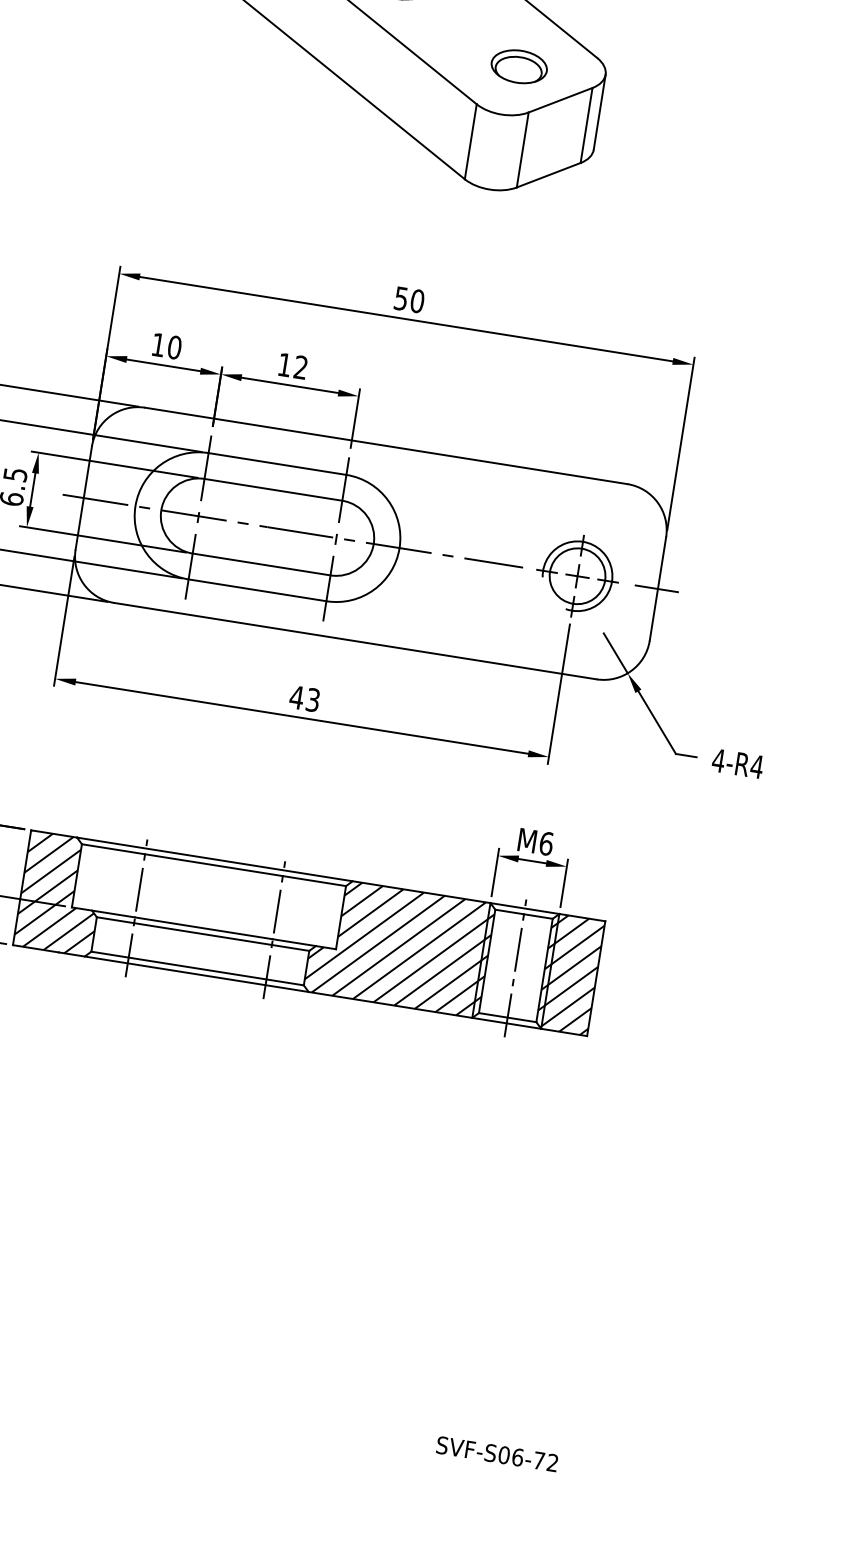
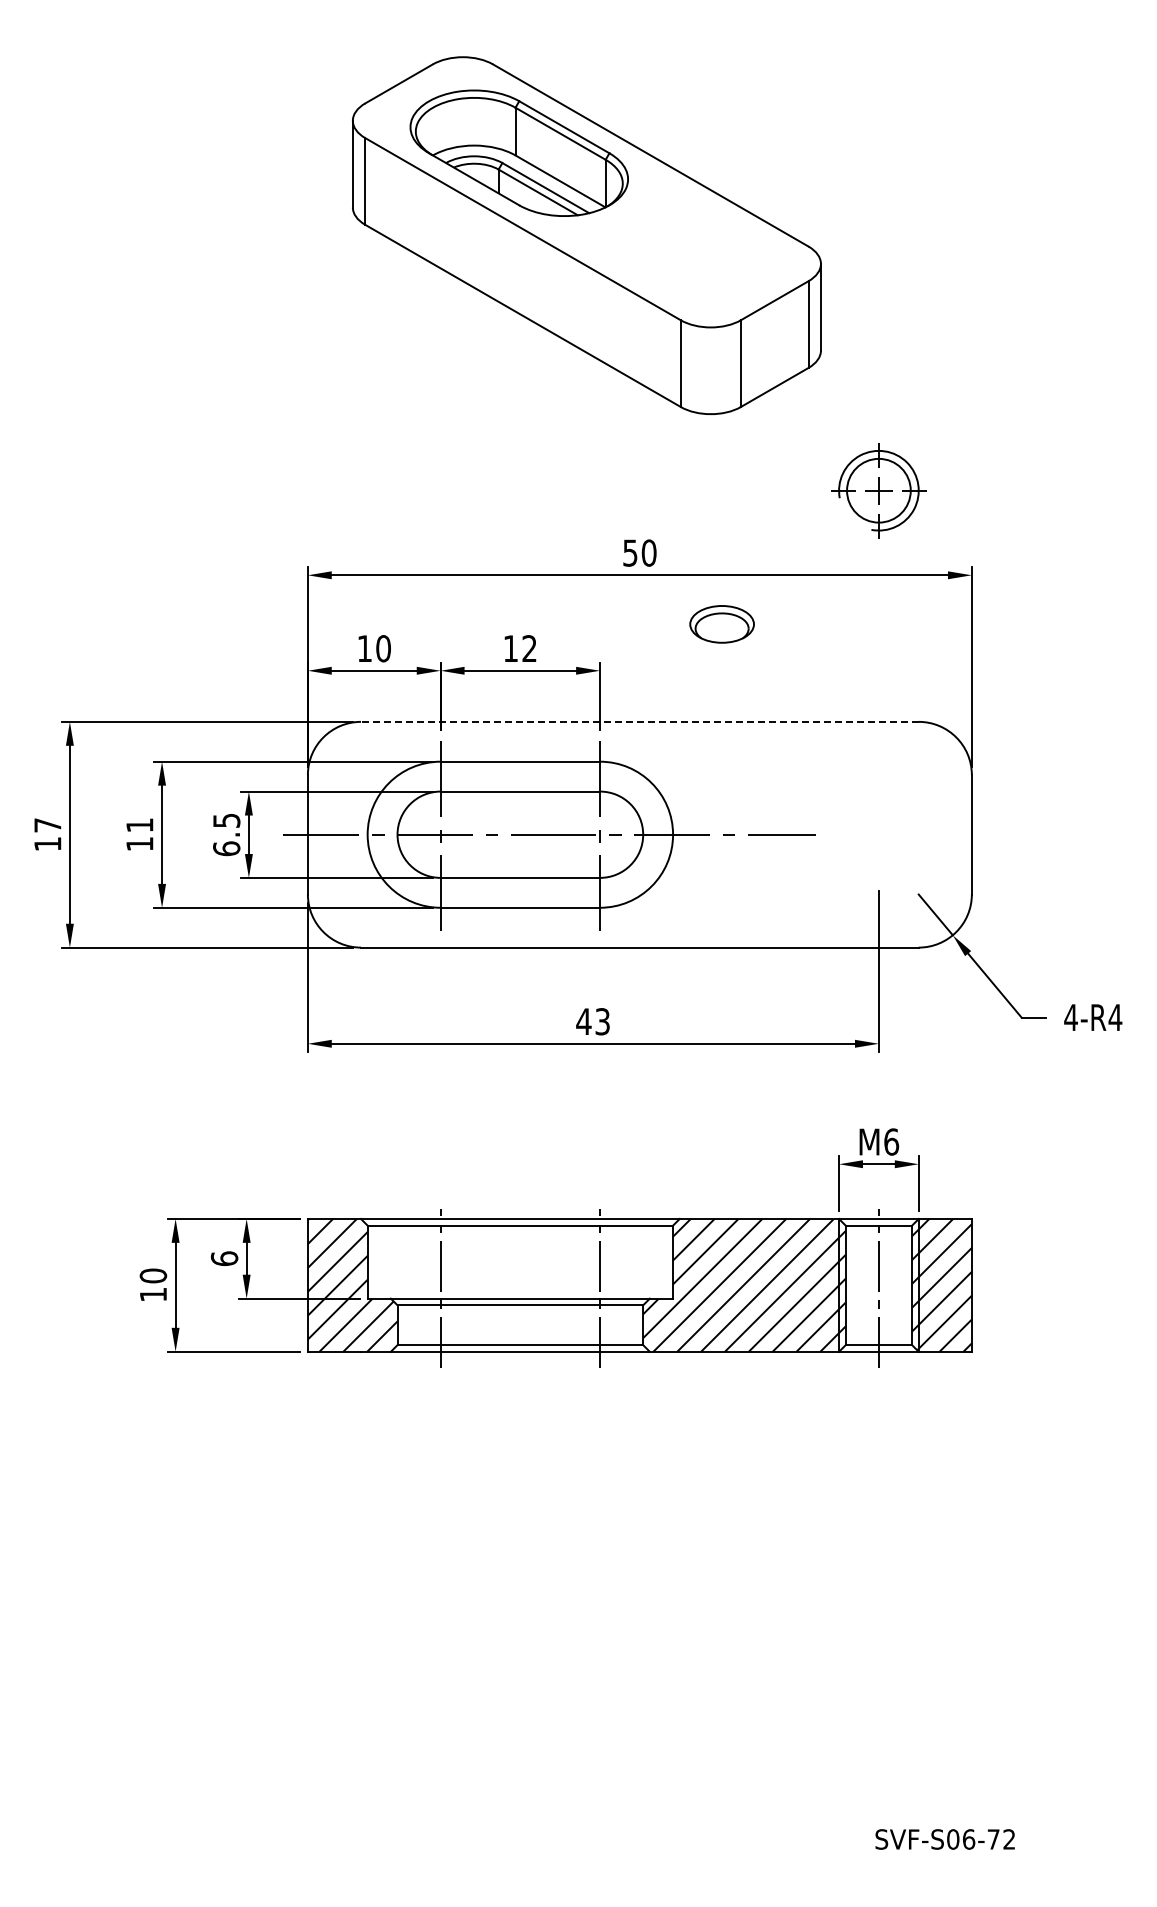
part: (518, 66) -> (721, 624), moved
line: (386, 445) -> (639, 721), solid -> dashed
part: (577, 576) -> (878, 490), moved
line: (656, 588) -> (970, 834), removed

